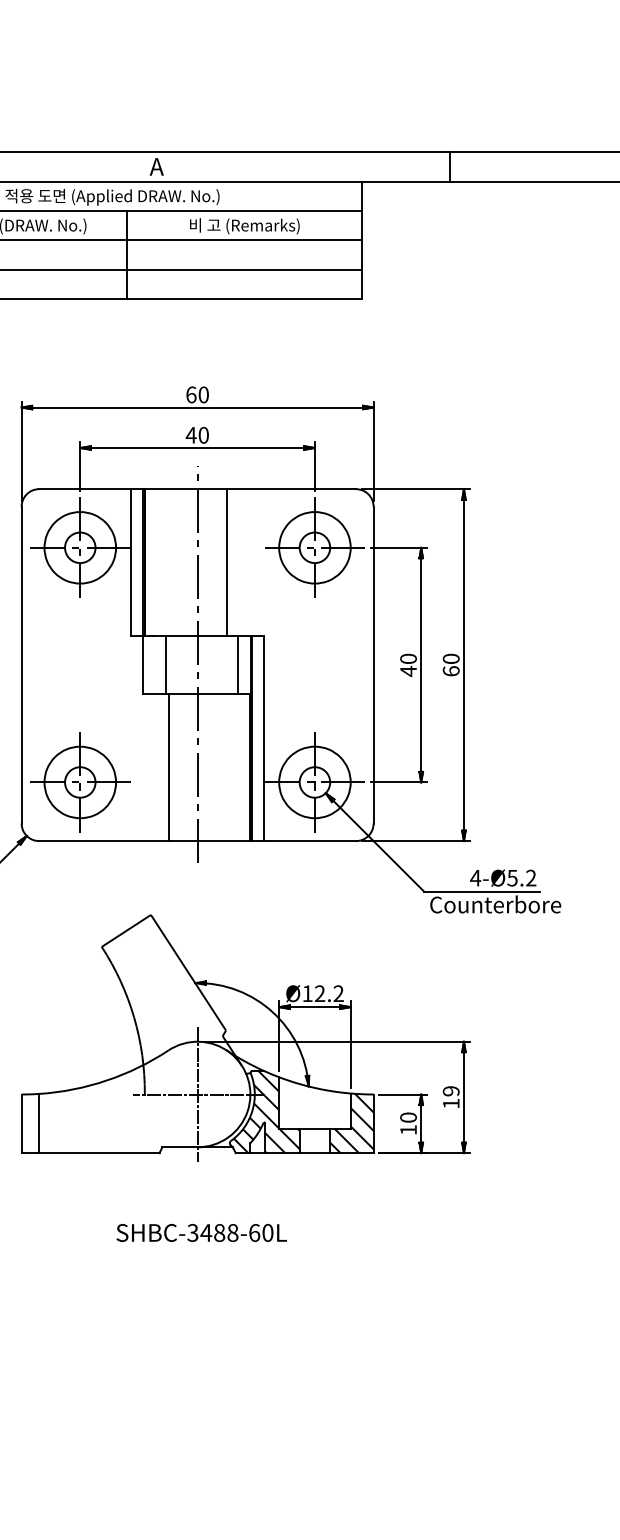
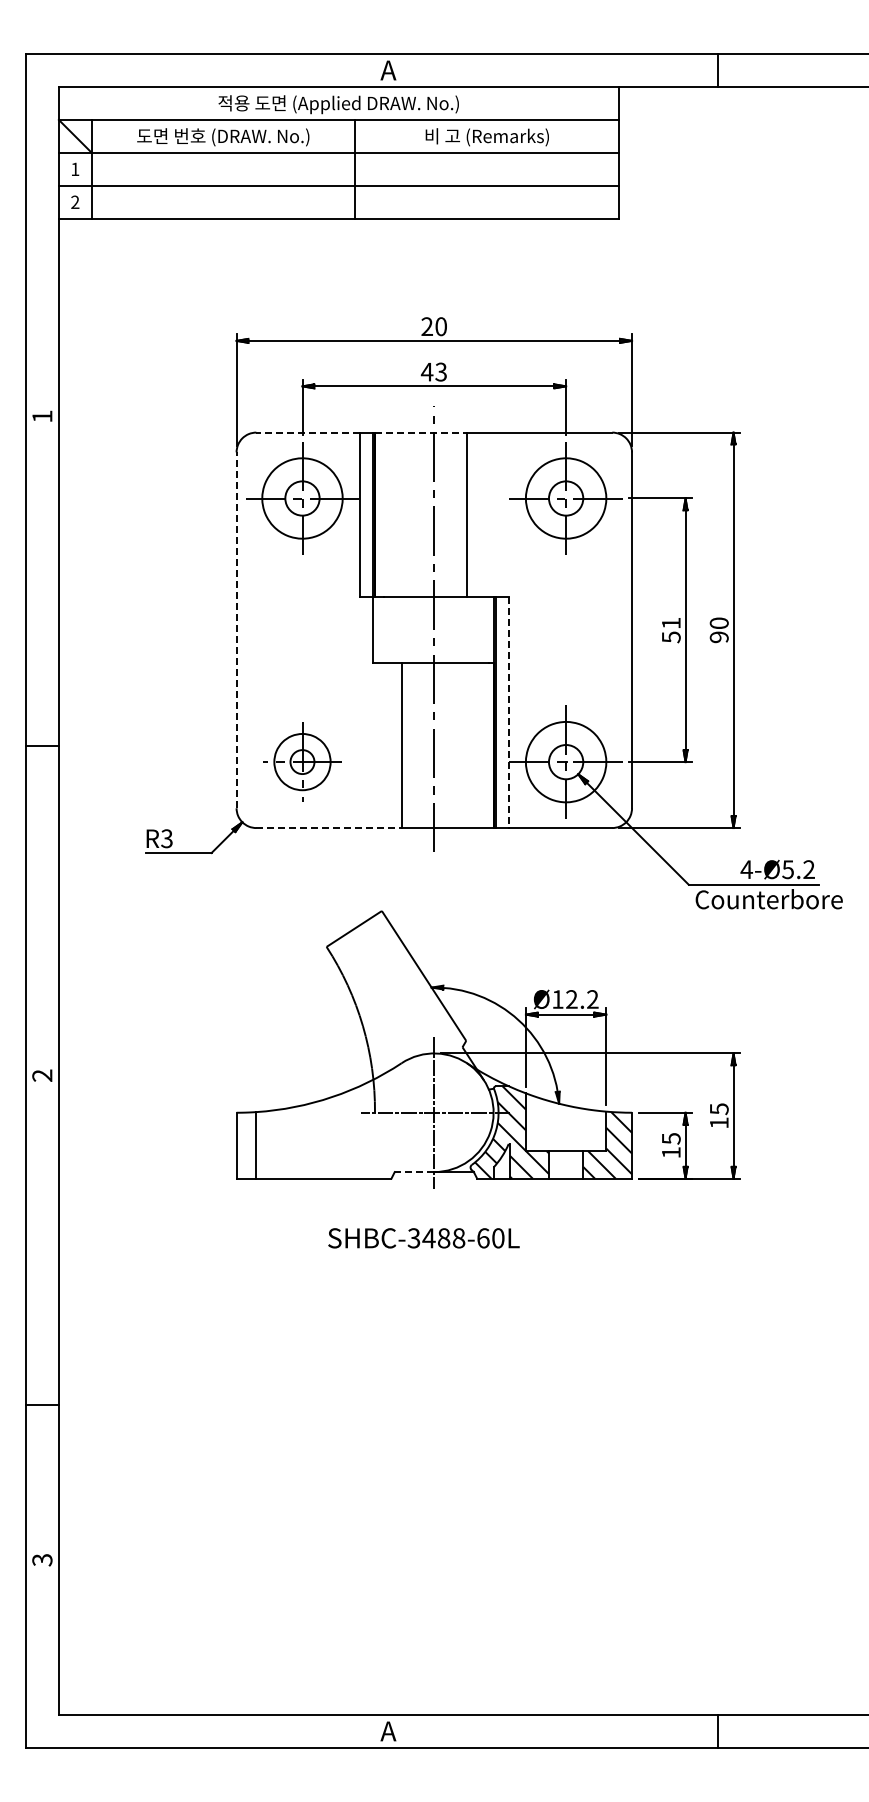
text: (191, 394) -> (427, 326), 60 -> 20
text: (203, 434) -> (440, 371), 40 -> 43
line: (84, 489) -> (307, 432), solid -> dashed
line: (185, 489) -> (420, 432), solid -> dashed
line: (21, 665) -> (236, 630), solid -> dashed
line: (165, 665) -> (398, 630), removed
line: (237, 665) -> (479, 630), removed
text: (407, 665) -> (670, 630), 40 -> 51
text: (450, 671) -> (718, 637), 60 -> 90
line: (264, 739) -> (509, 713), solid -> dashed
part: (80, 781) -> (302, 761), size x0.7
line: (104, 841) -> (329, 828), solid -> dashed
text: (450, 1091) -> (718, 1109), 19 -> 15
text: (407, 1117) -> (670, 1138), 10 -> 15
line: (179, 1147) -> (414, 1172), solid -> dashed
text: (201, 1233) -> (423, 1238), moved

